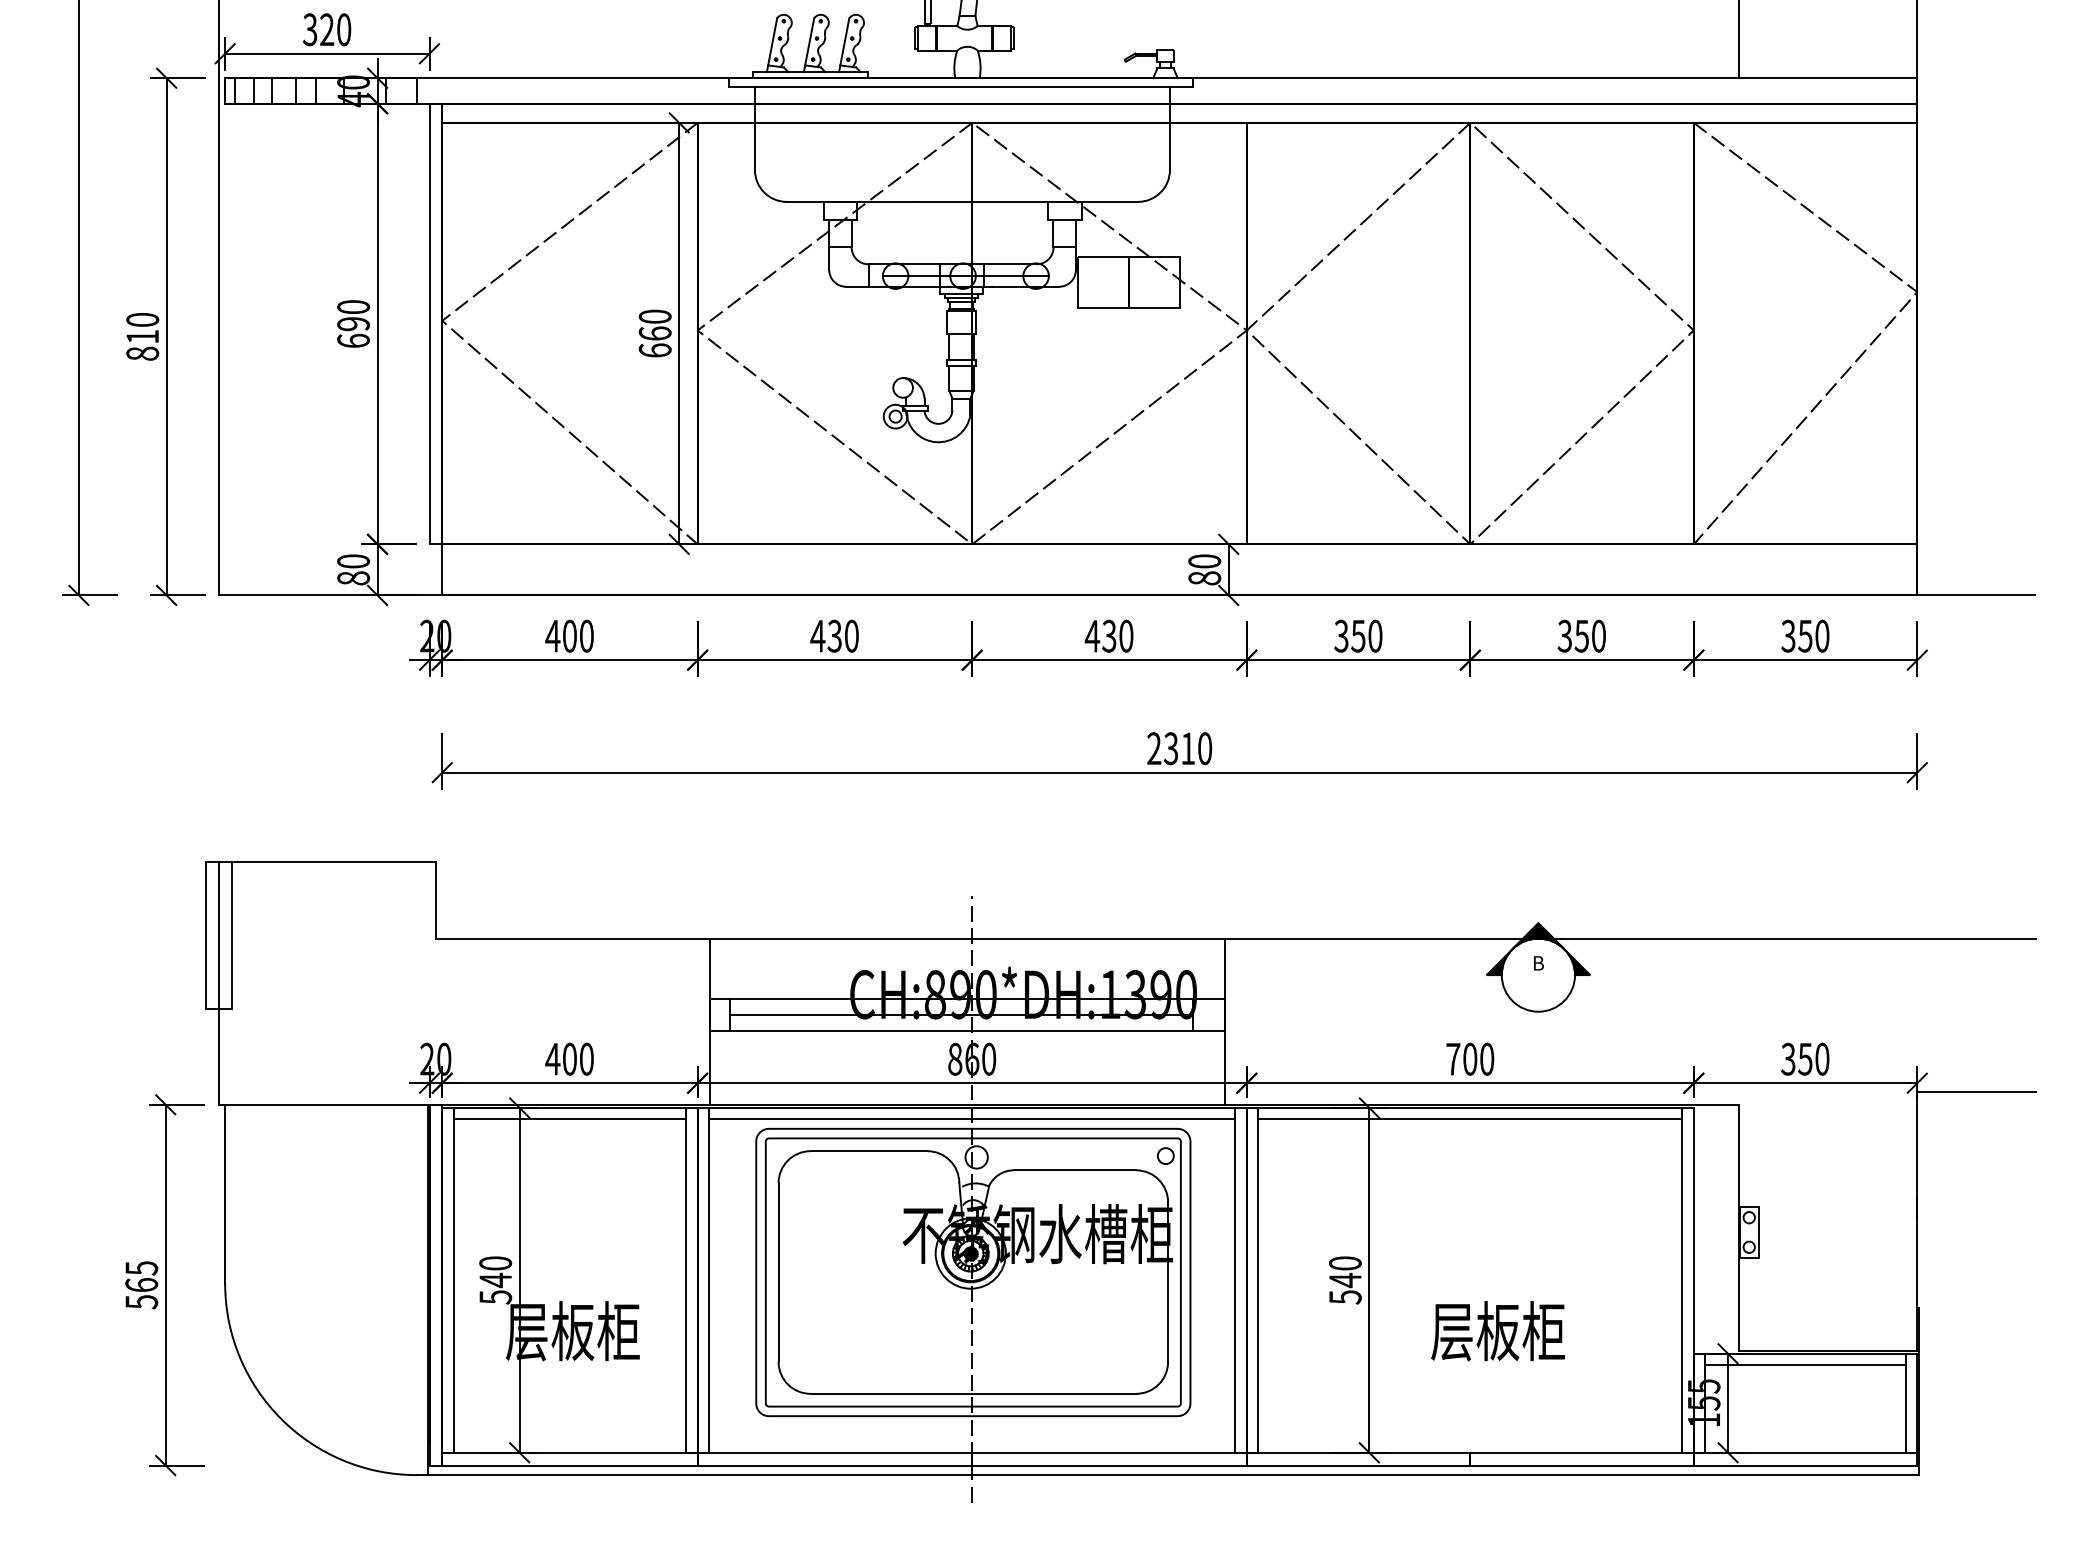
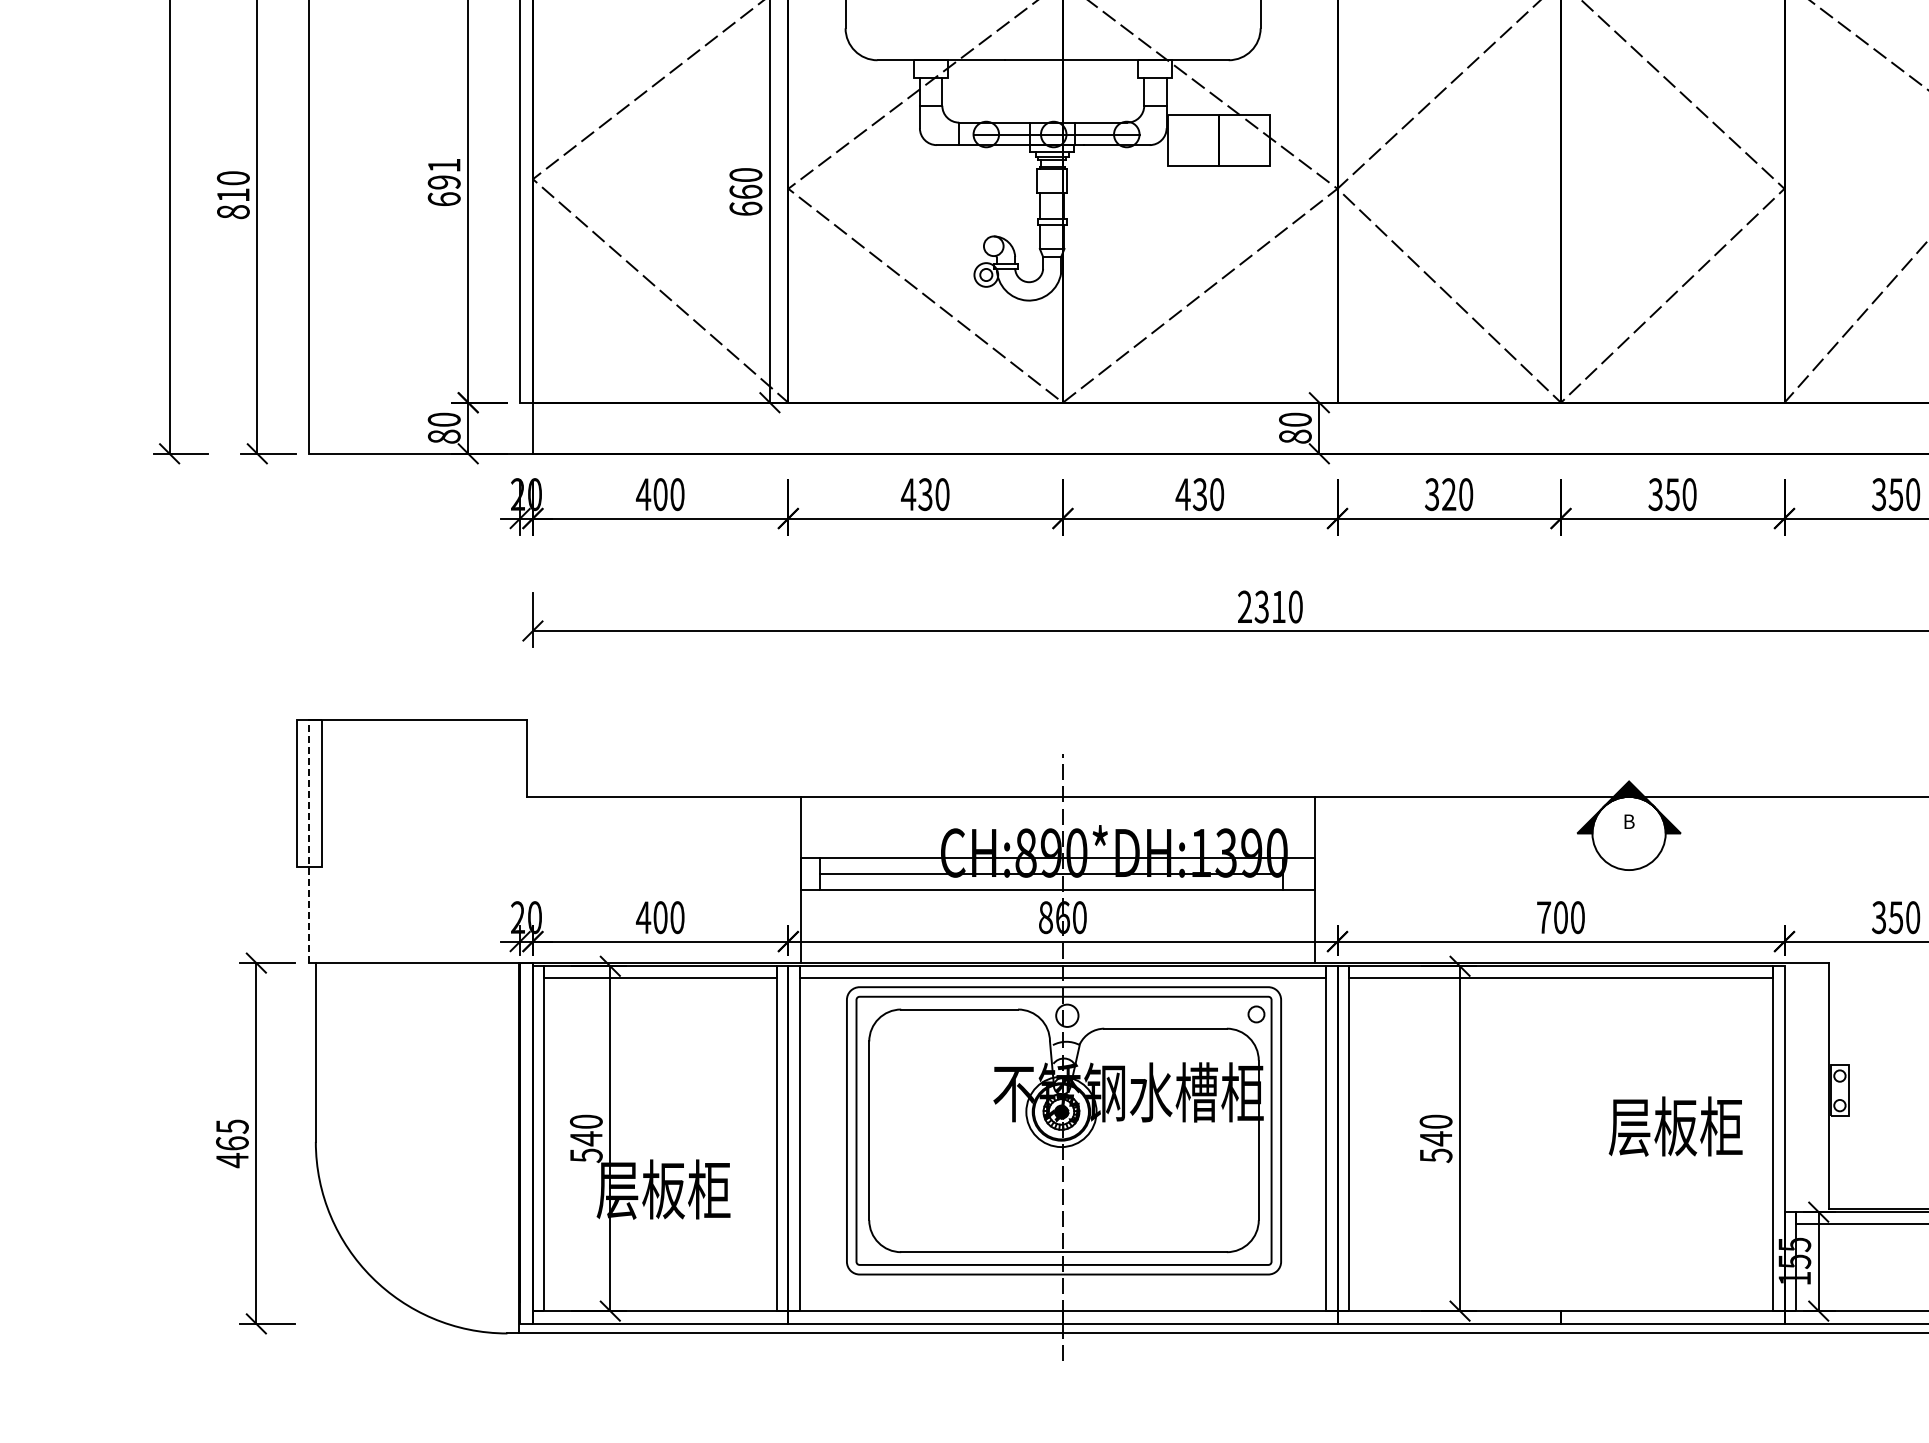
text: (353, 306) -> (444, 164), 690 -> 691
text: (1358, 635) -> (1449, 493), 350 -> 320
line: (218, 982) -> (309, 840), solid -> dashed
text: (141, 1301) -> (232, 1159), 565 -> 465
text: (1497, 1331) -> (1675, 1126), moved

